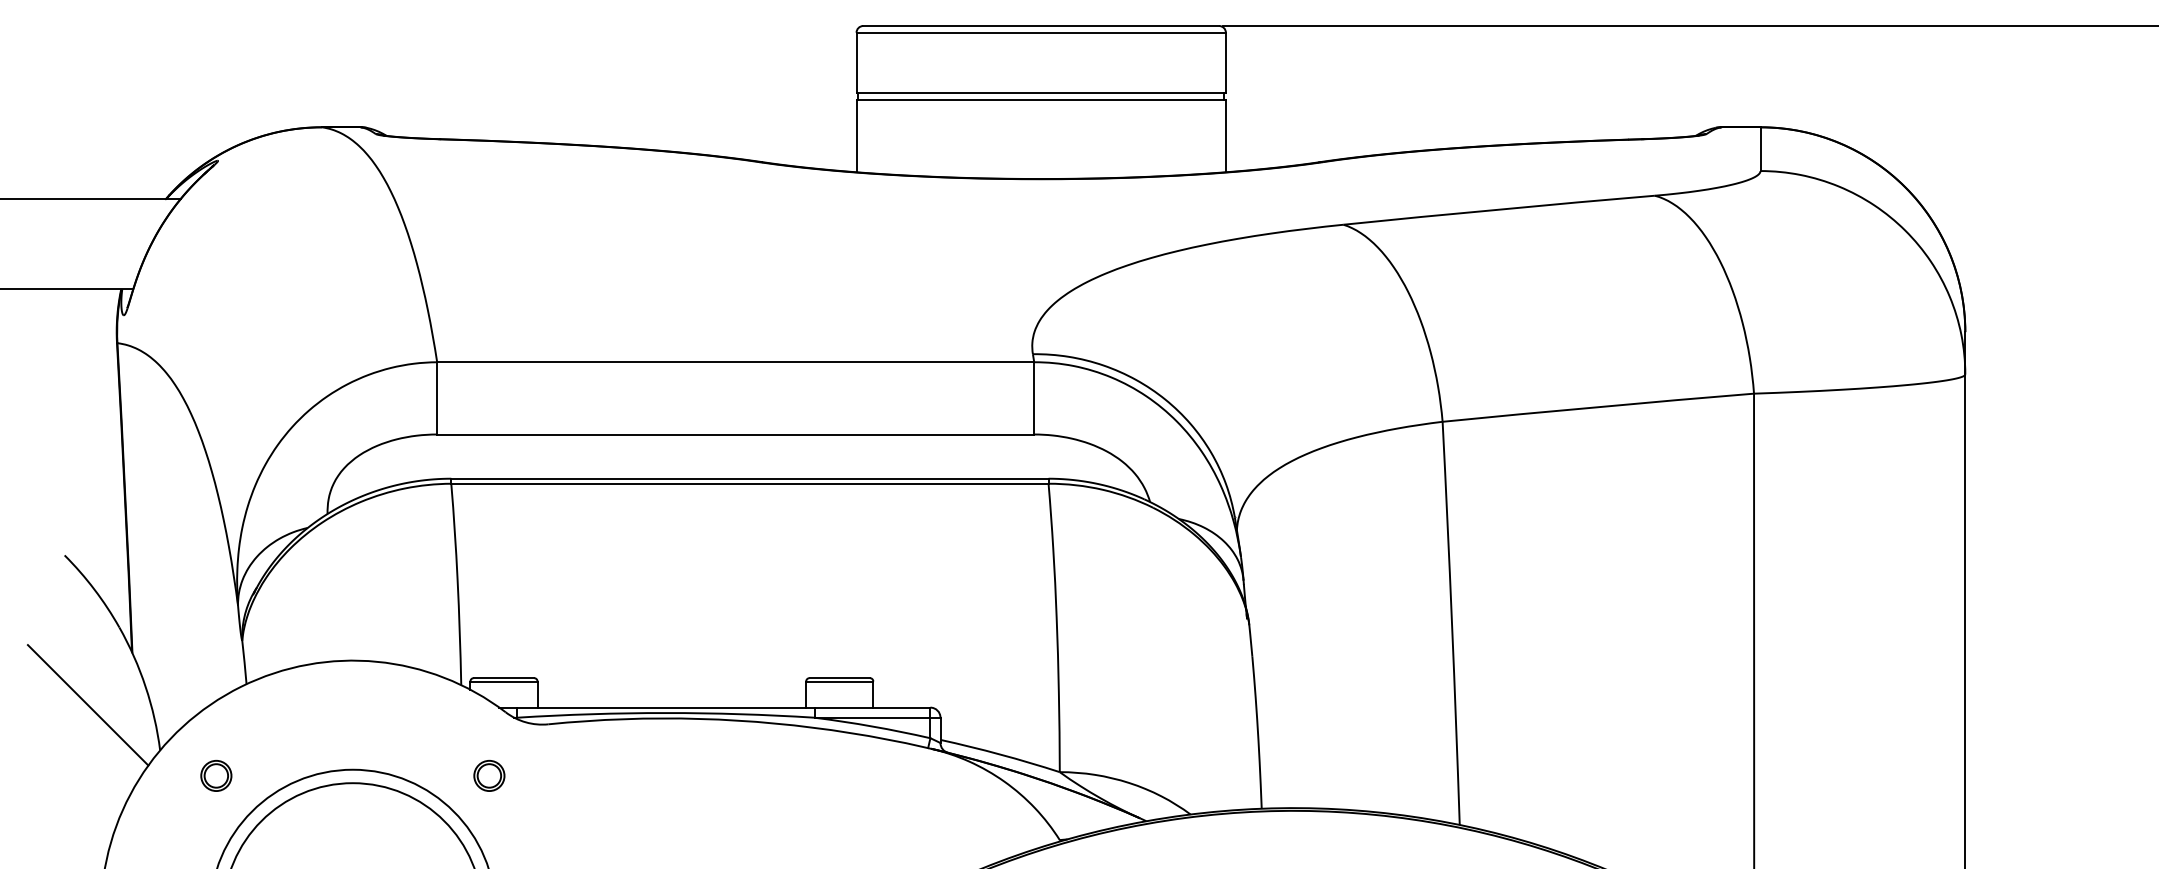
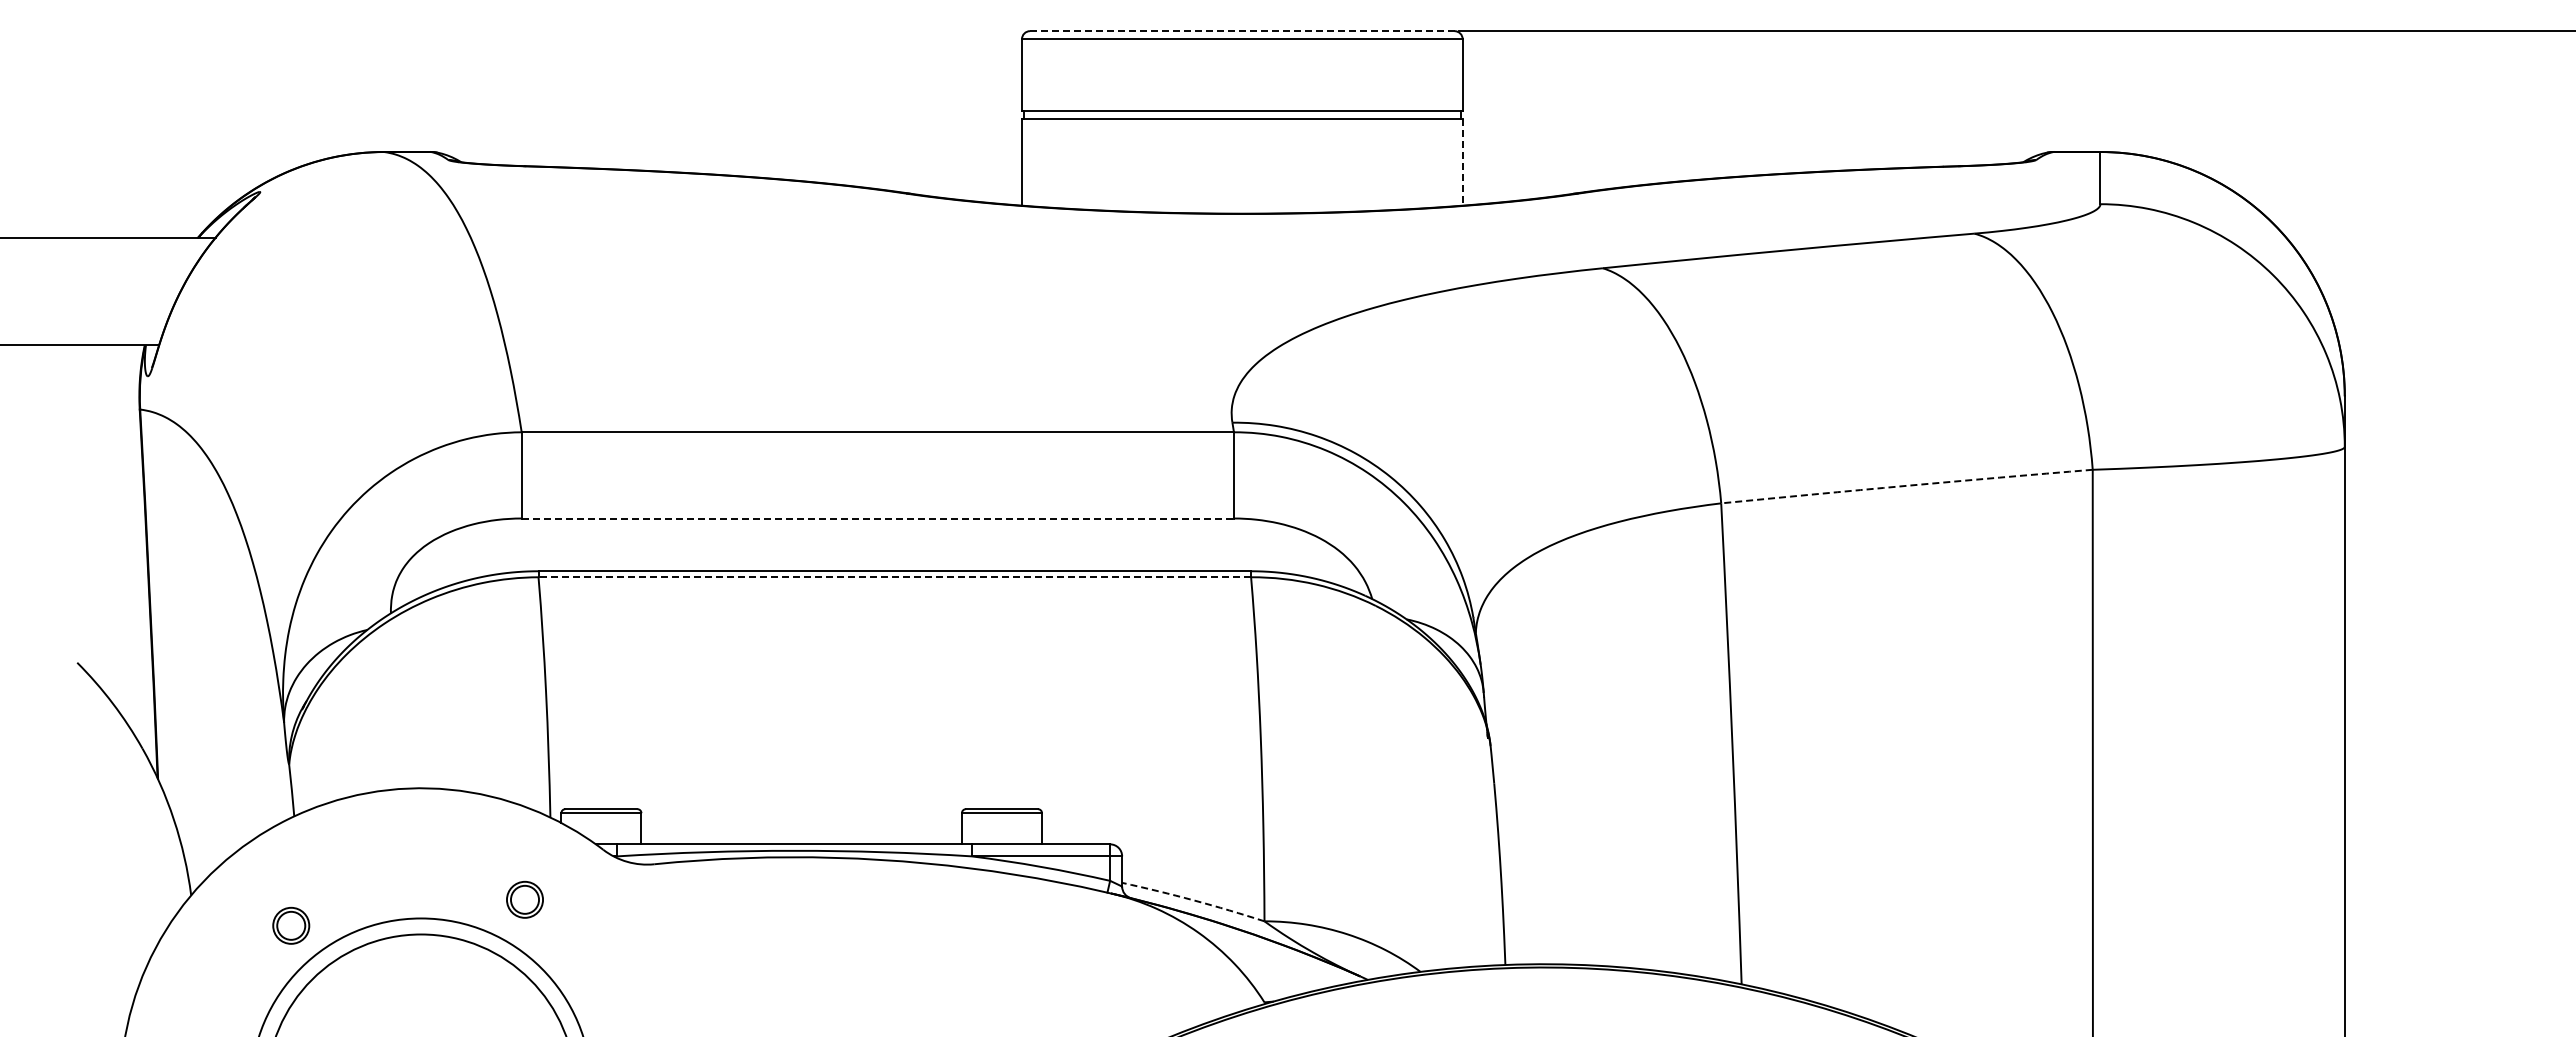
line: (1041, 26) -> (1242, 31), solid -> dashed
line: (1225, 136) -> (1462, 162), solid -> dashed
arc: (1597, 406) -> (1906, 485), solid -> dashed
line: (736, 434) -> (878, 518), solid -> dashed
line: (749, 483) -> (894, 577), solid -> dashed
line: (88, 705) -> (105, 841), removed
arc: (1000, 754) -> (1193, 900), solid -> dashed
part: (216, 775) -> (291, 925), moved
part: (488, 775) -> (524, 899), moved

